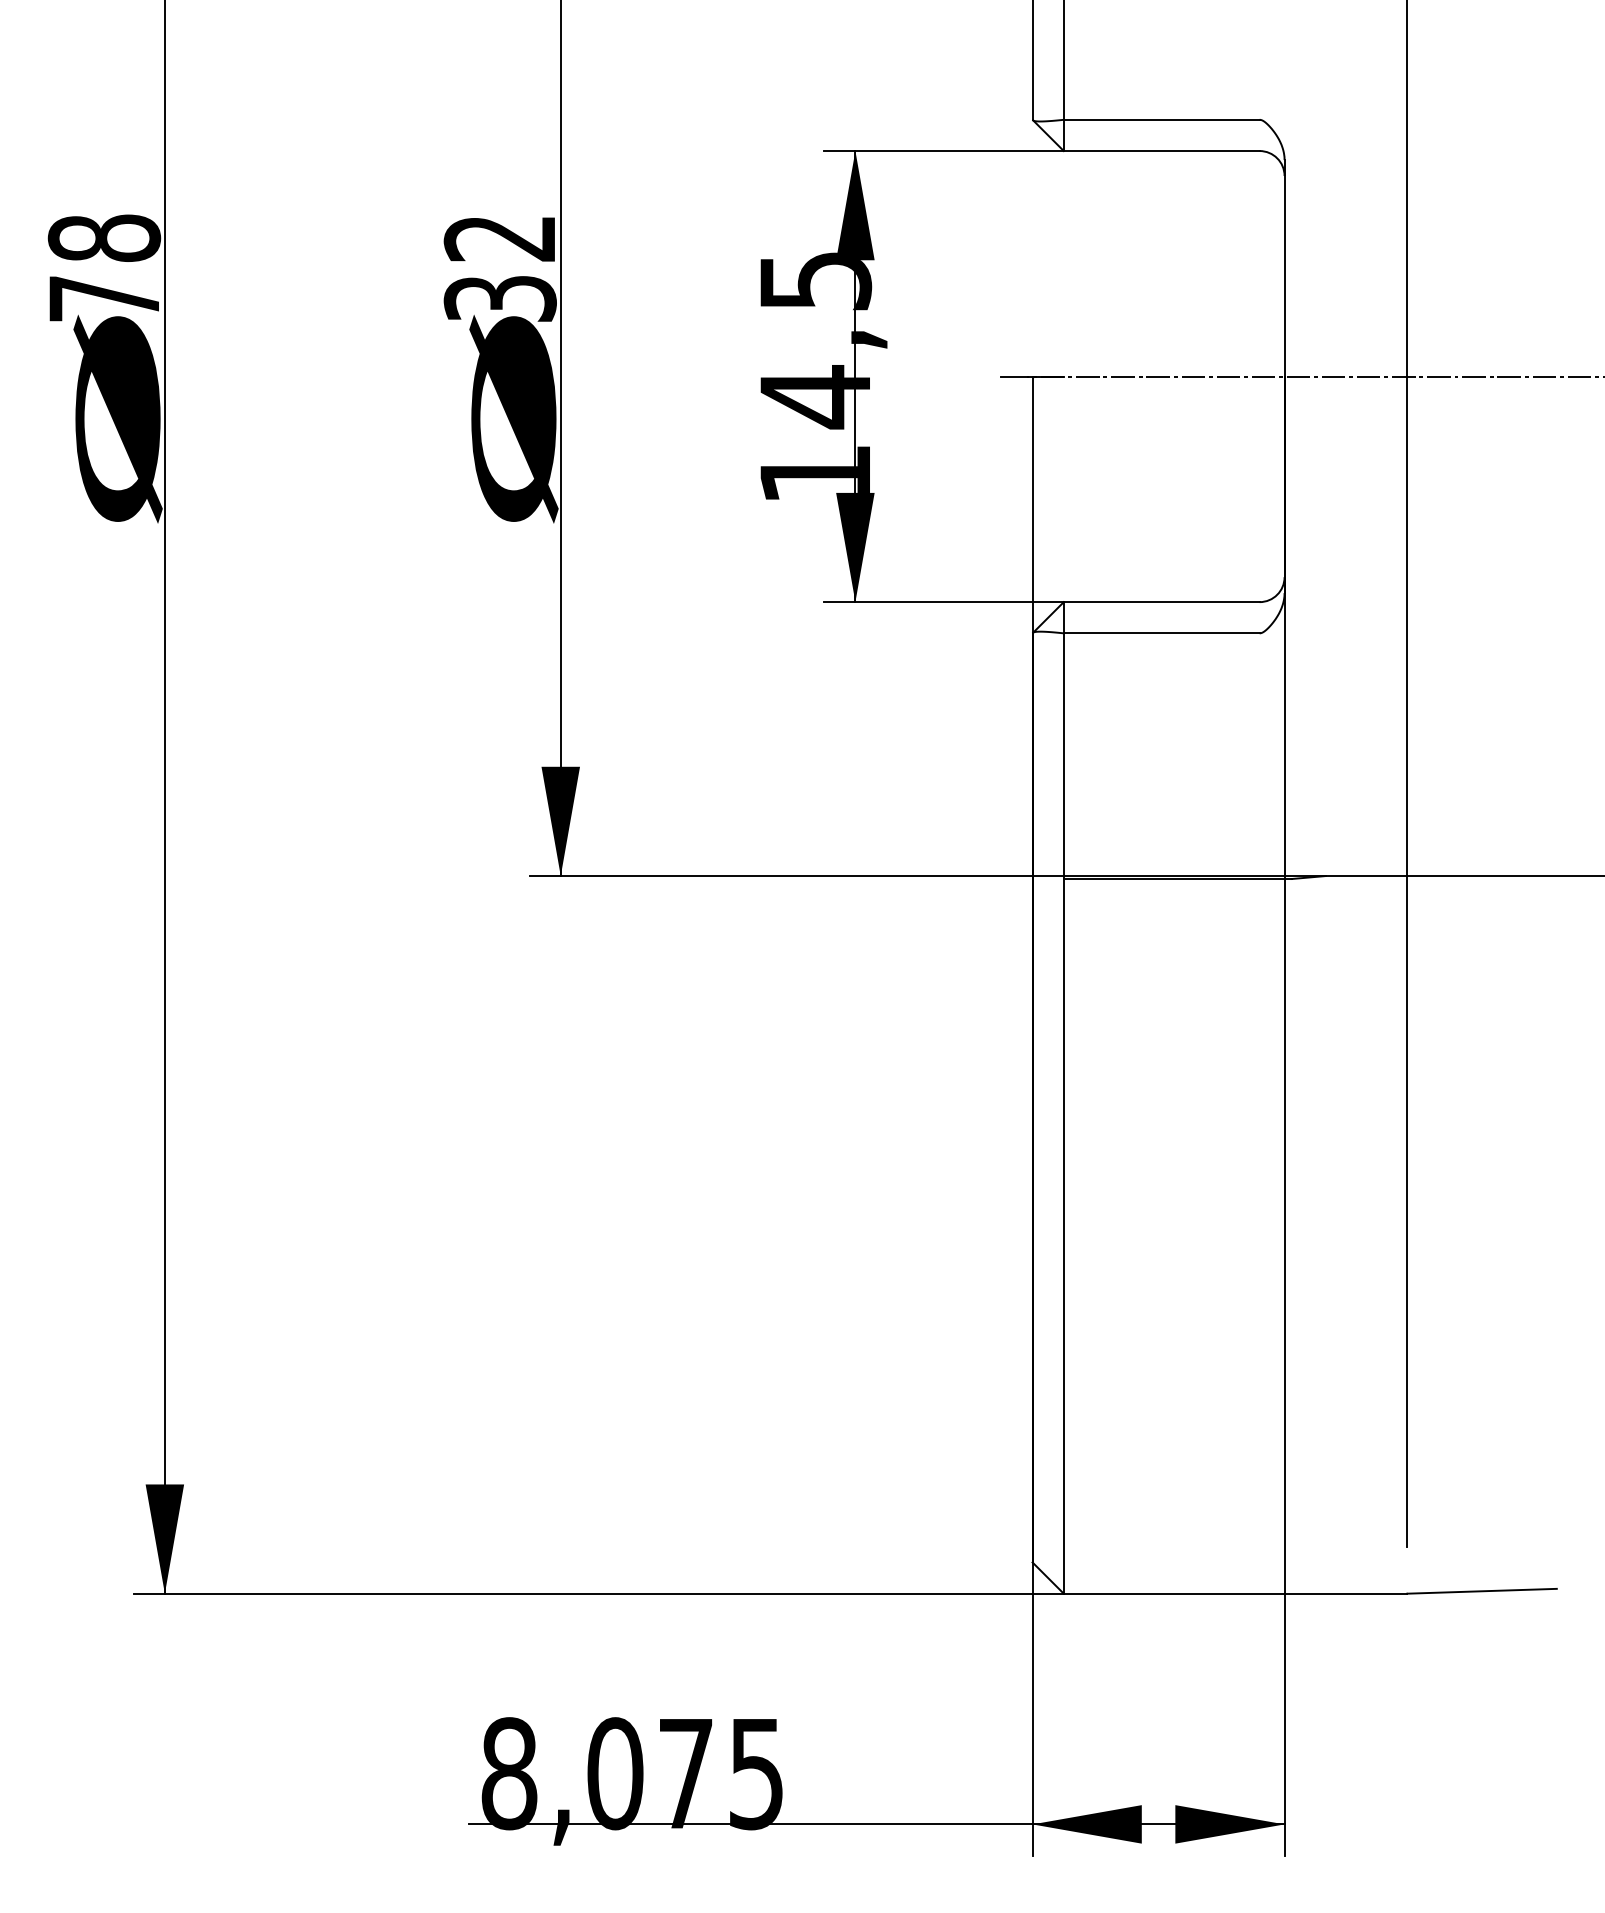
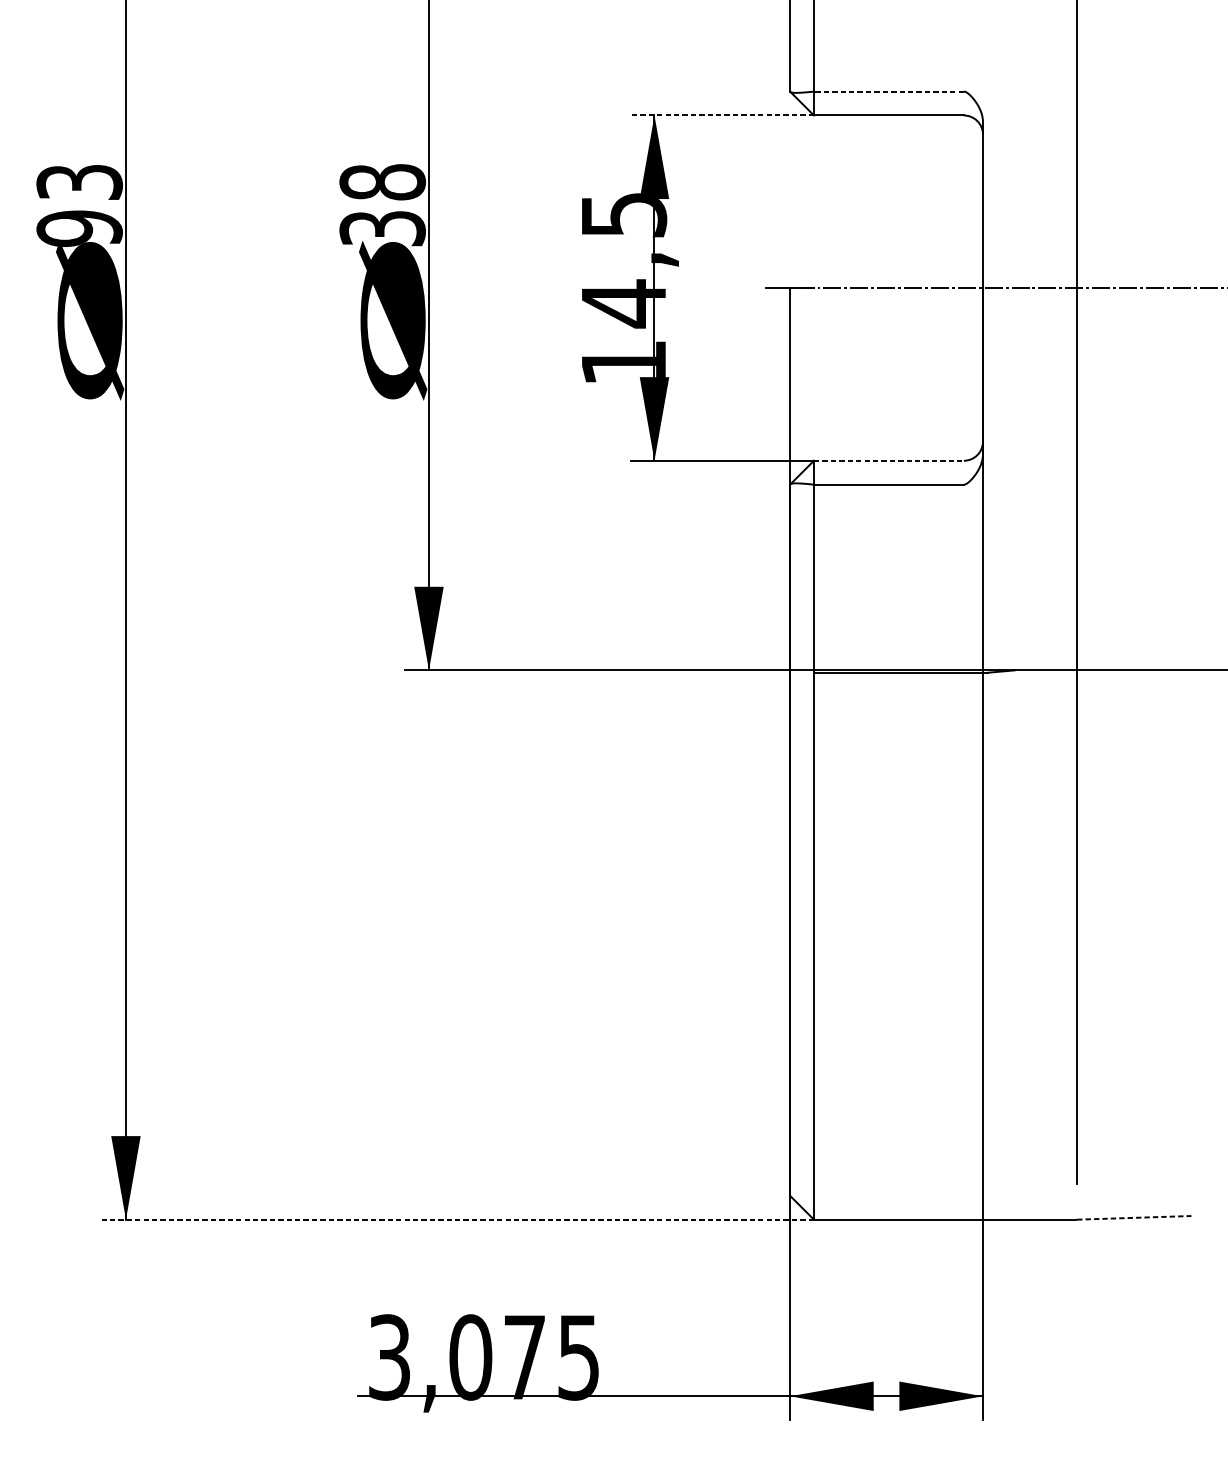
line: (1161, 119) -> (888, 91), solid -> dashed
line: (943, 151) -> (721, 115), solid -> dashed
text: (499, 237) -> (382, 181), 32 -> 38
text: (104, 268) -> (79, 205), 78 -> 93
line: (1161, 602) -> (888, 461), solid -> dashed
line: (1482, 1591) -> (1134, 1218), solid -> dashed
line: (598, 1593) -> (457, 1219), solid -> dashed
text: (509, 1773) -> (389, 1357), 8,075 -> 3,075

